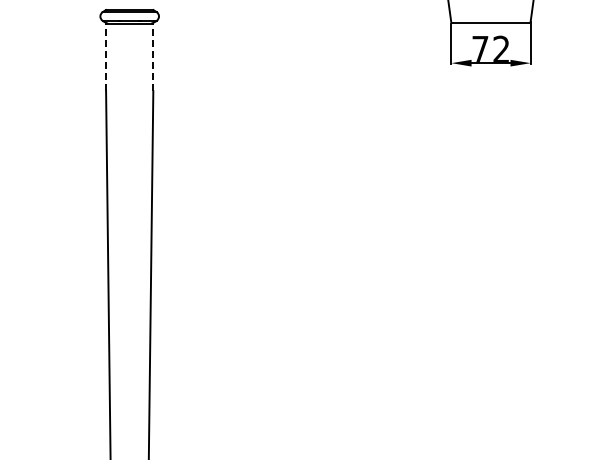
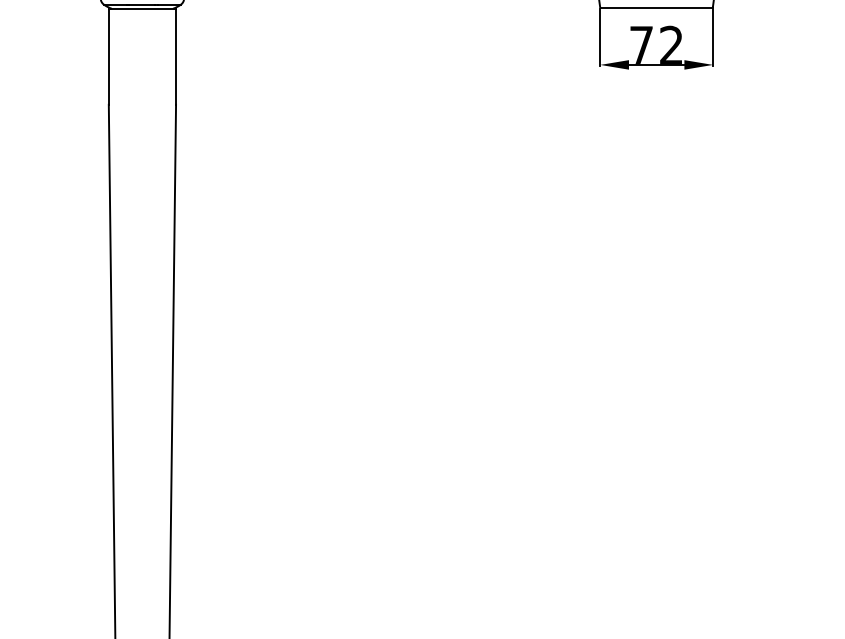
line: (106, 57) -> (109, 56), dashed -> solid
line: (153, 57) -> (176, 56), dashed -> solid

